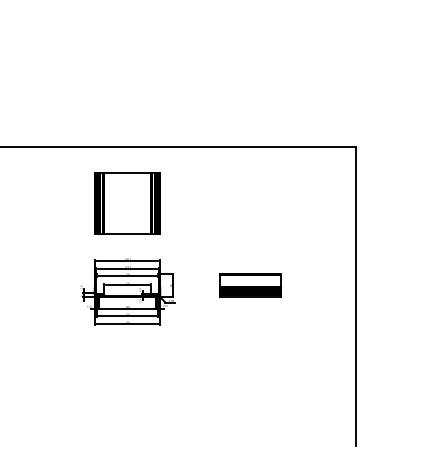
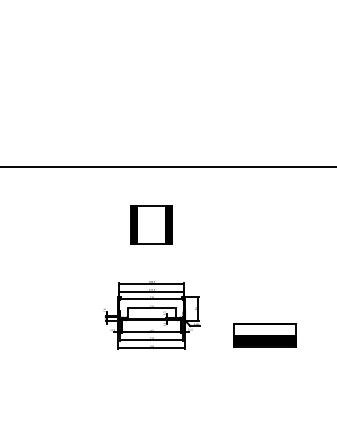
part: (127, 203) -> (151, 224), size x0.6
part: (250, 285) -> (265, 335), moved

